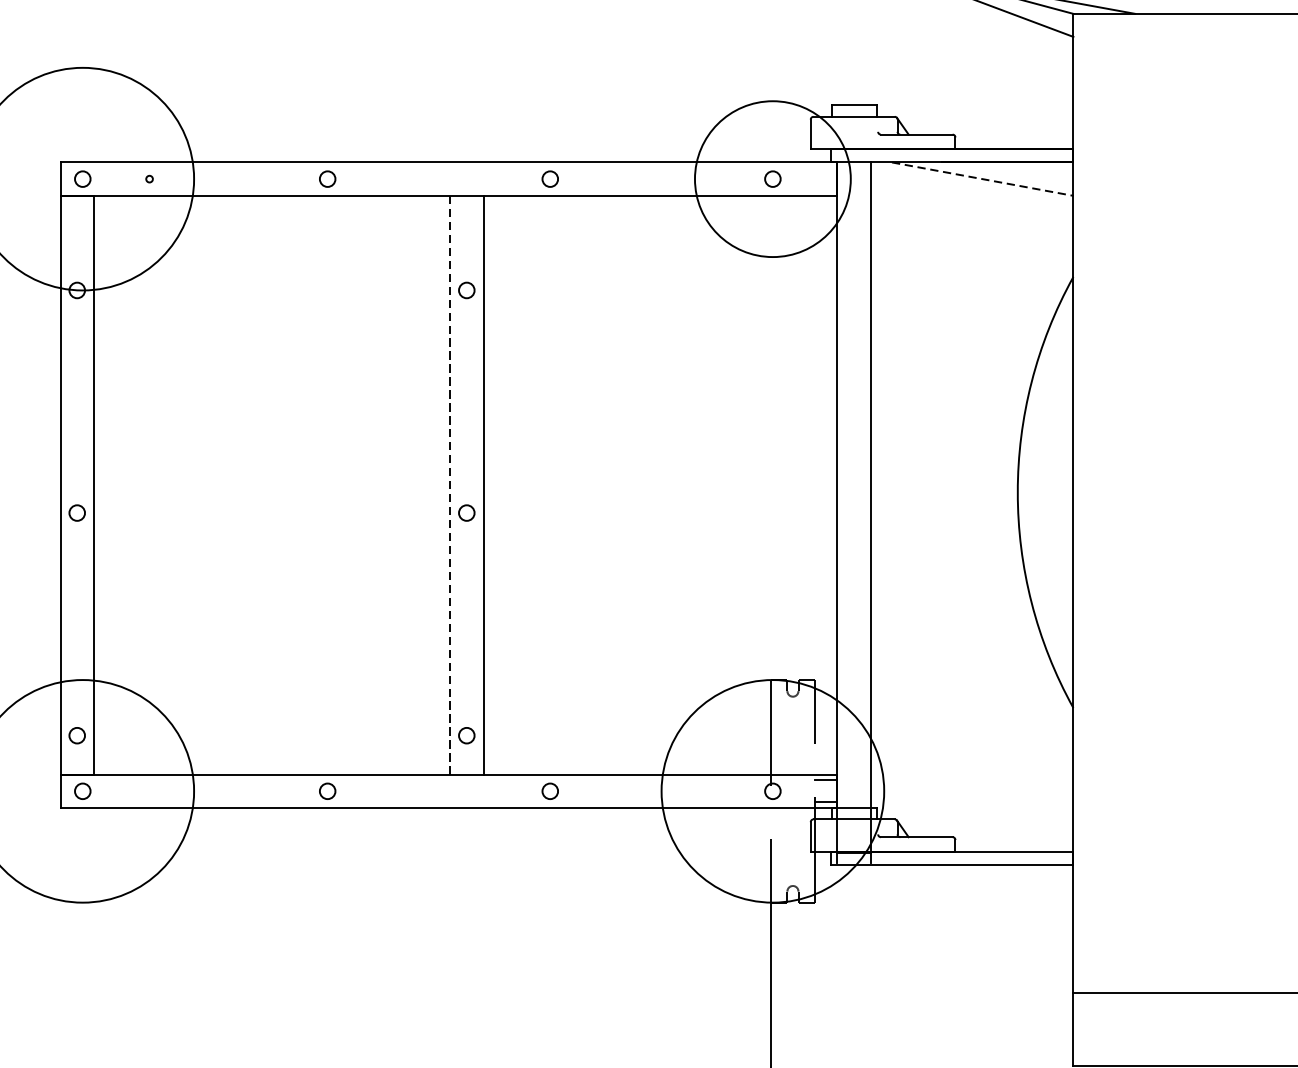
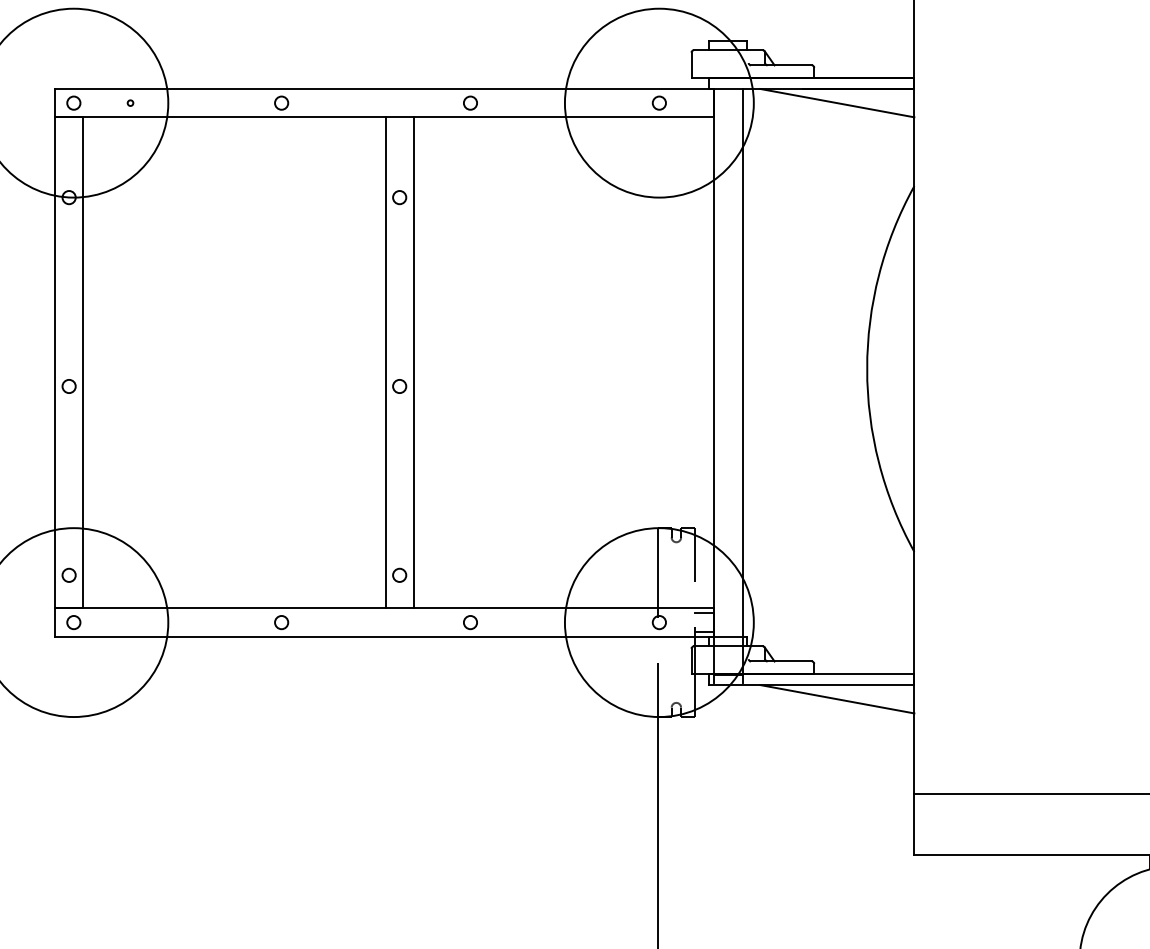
circle: (771, 178) -> (658, 102), size x1.43
line: (982, 179) -> (837, 103), dashed -> solid
line: (450, 484) -> (385, 362), dashed -> solid
line: (982, 881) -> (837, 699), added

